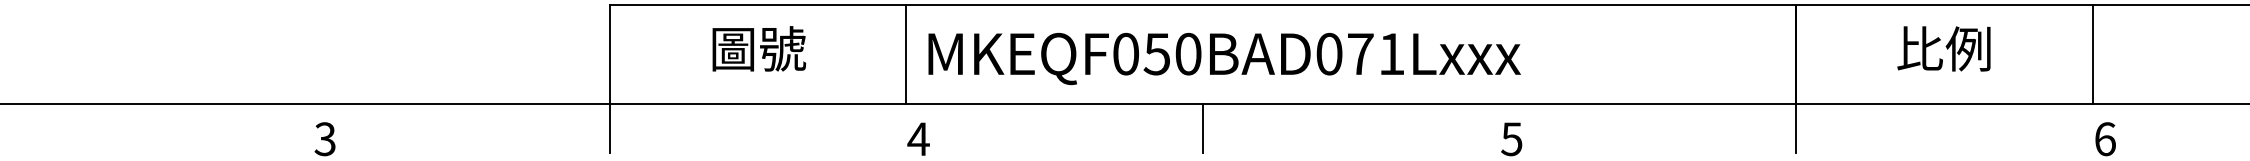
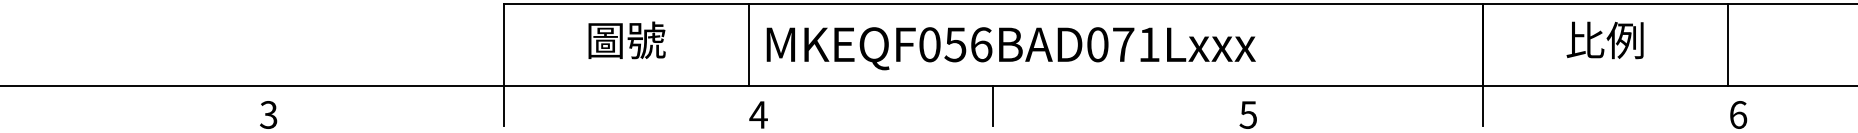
text: (1188, 53) -> (981, 44), MKEQF050BAD071Lxxx -> MKEQF056BAD071Lxxx

